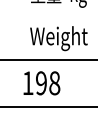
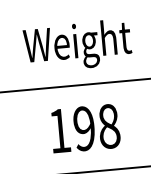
text: (41, 83) -> (84, 129), moved

